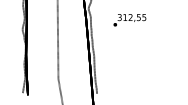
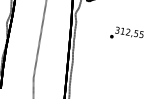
text: (129, 20) -> (126, 34), moved

